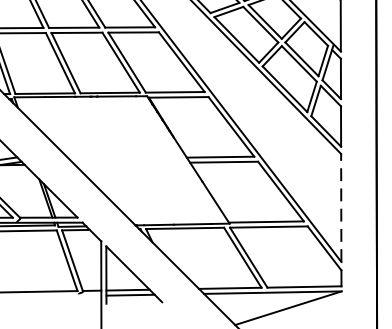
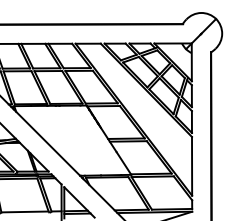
line: (342, 206) -> (192, 165), dashed -> solid

